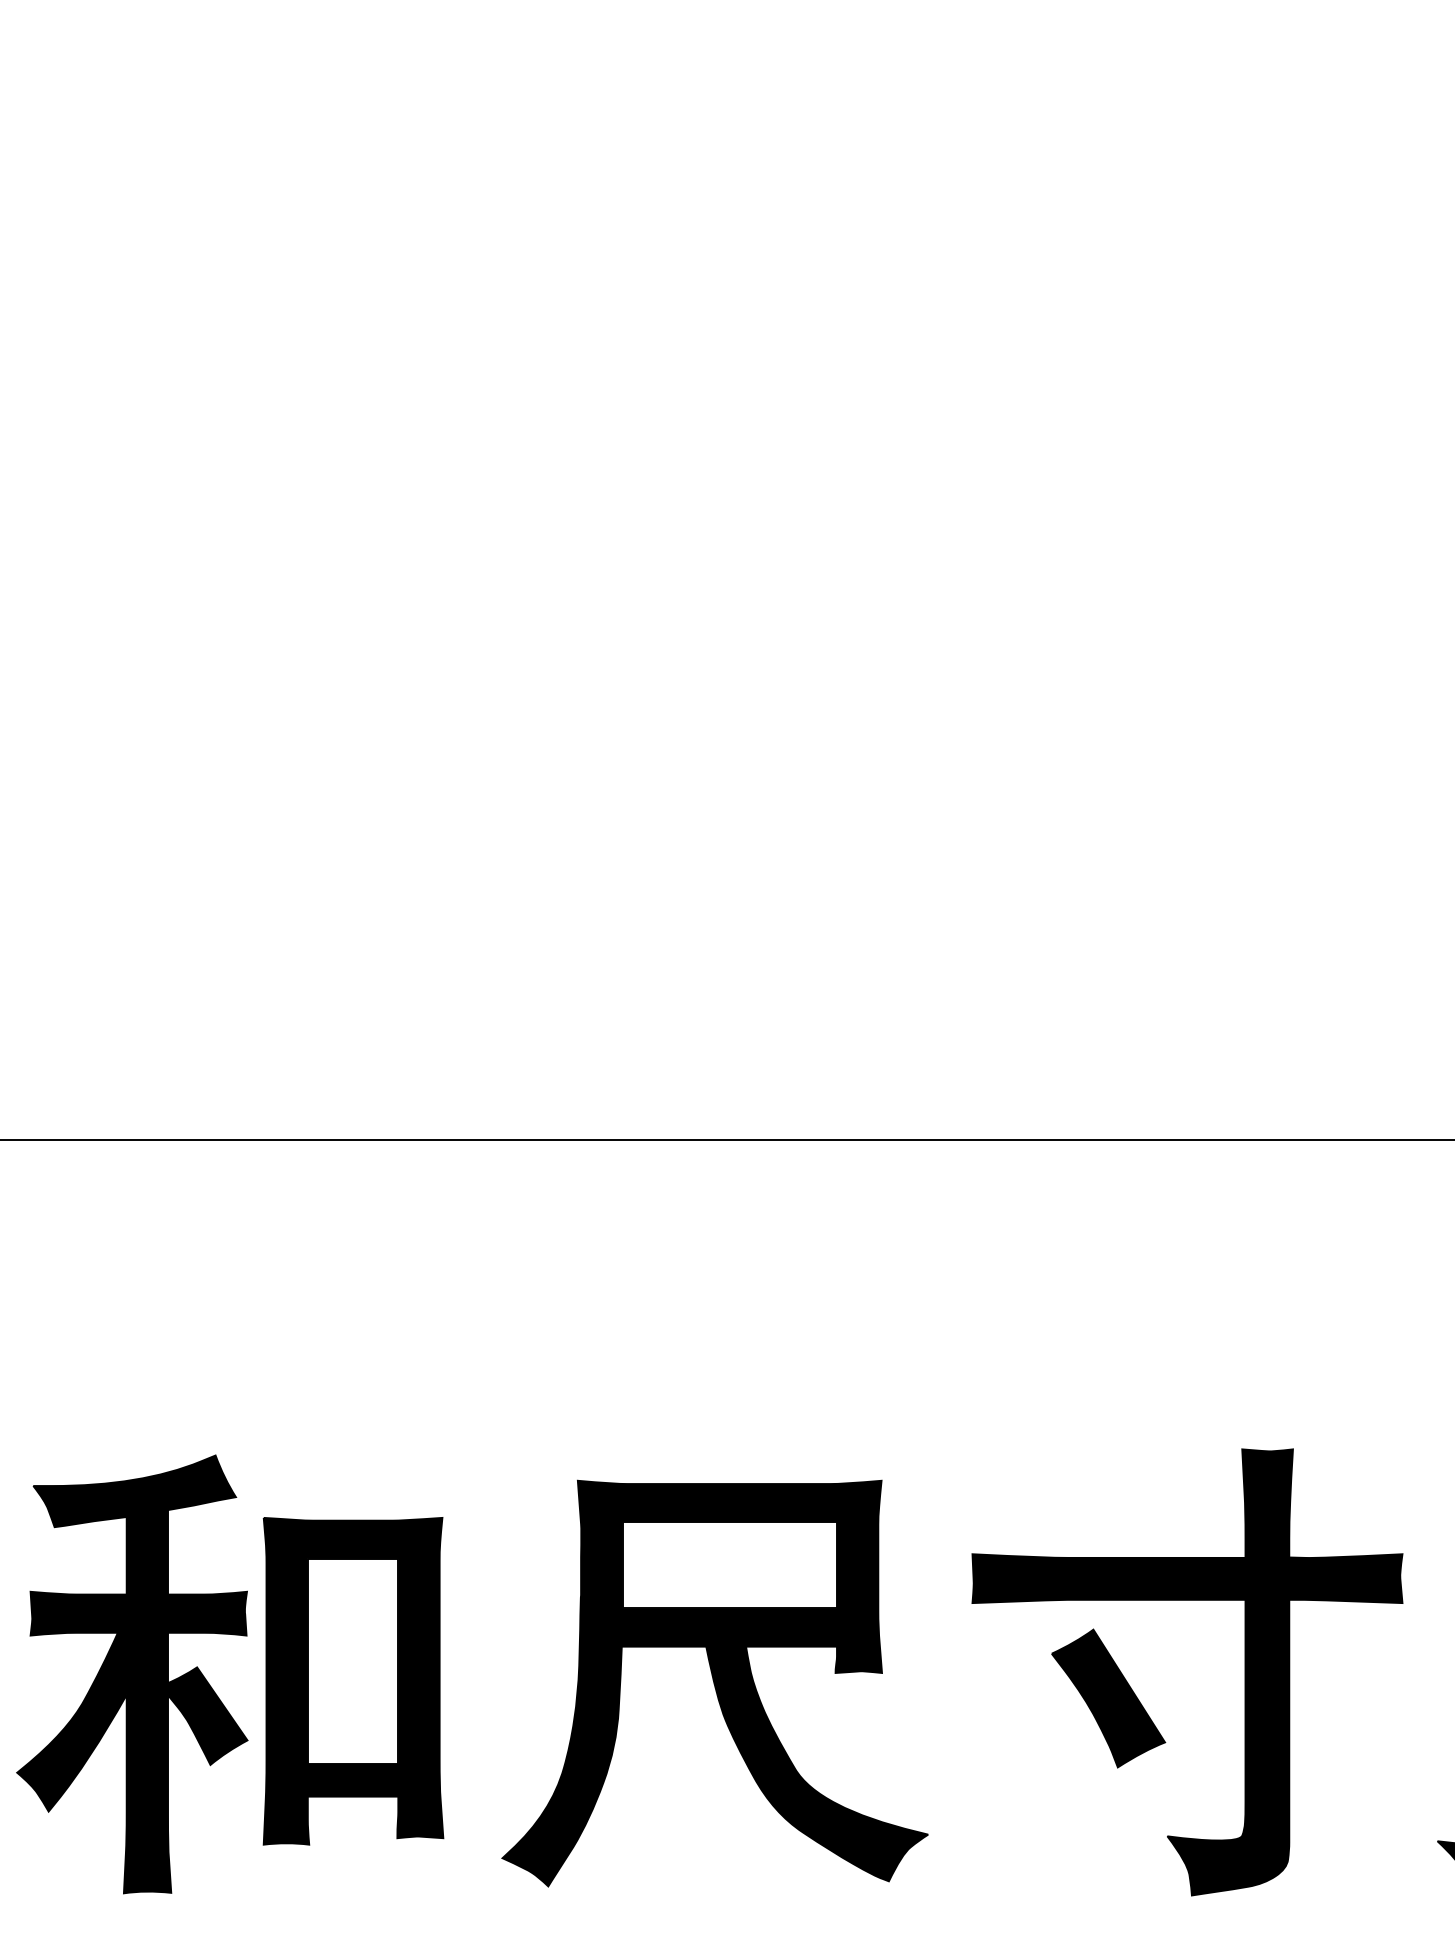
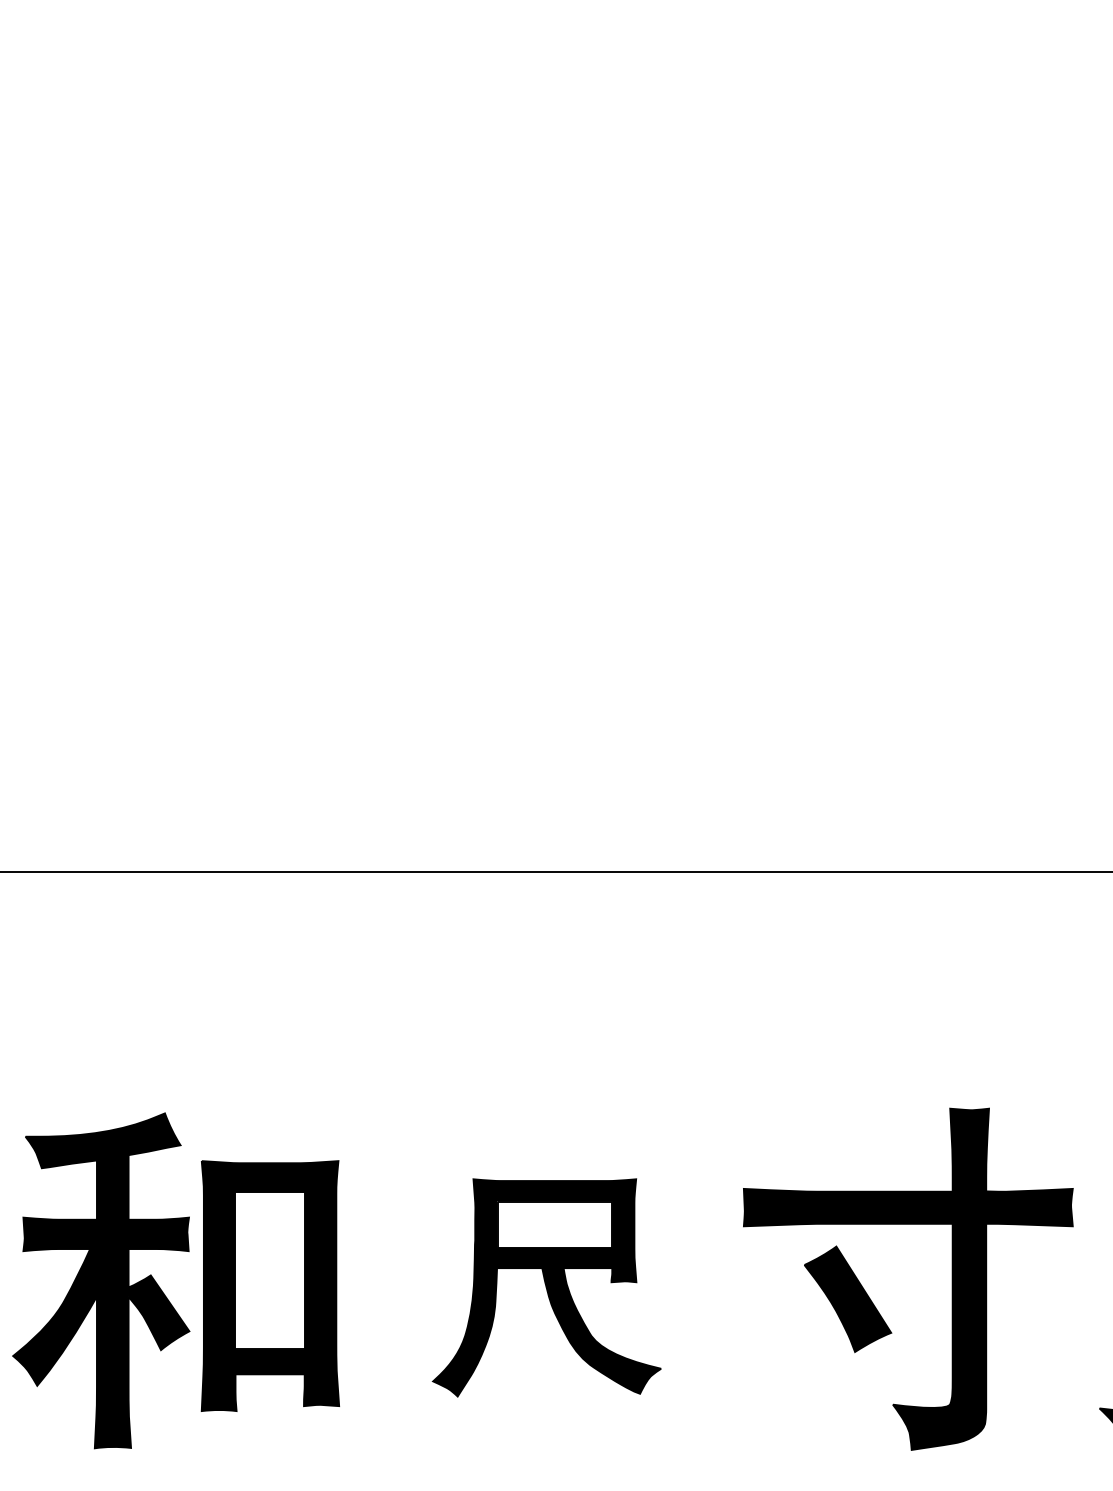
part: (714, 1683) -> (546, 1287), size x0.7

